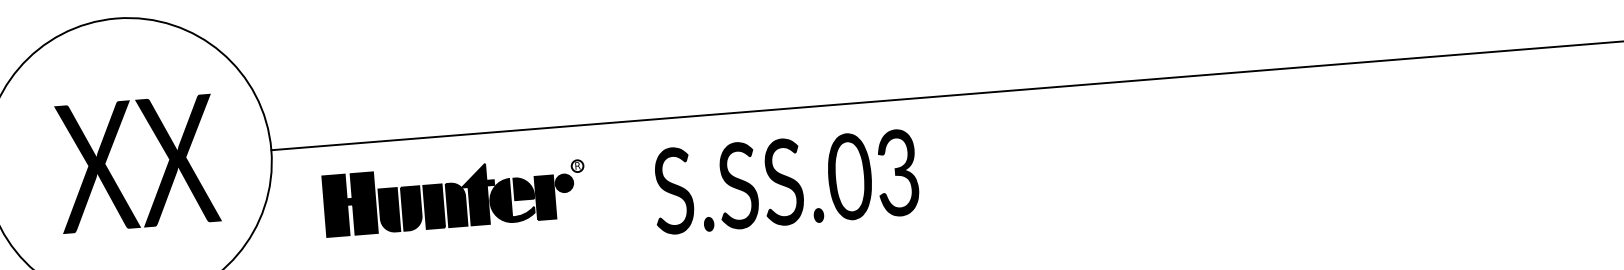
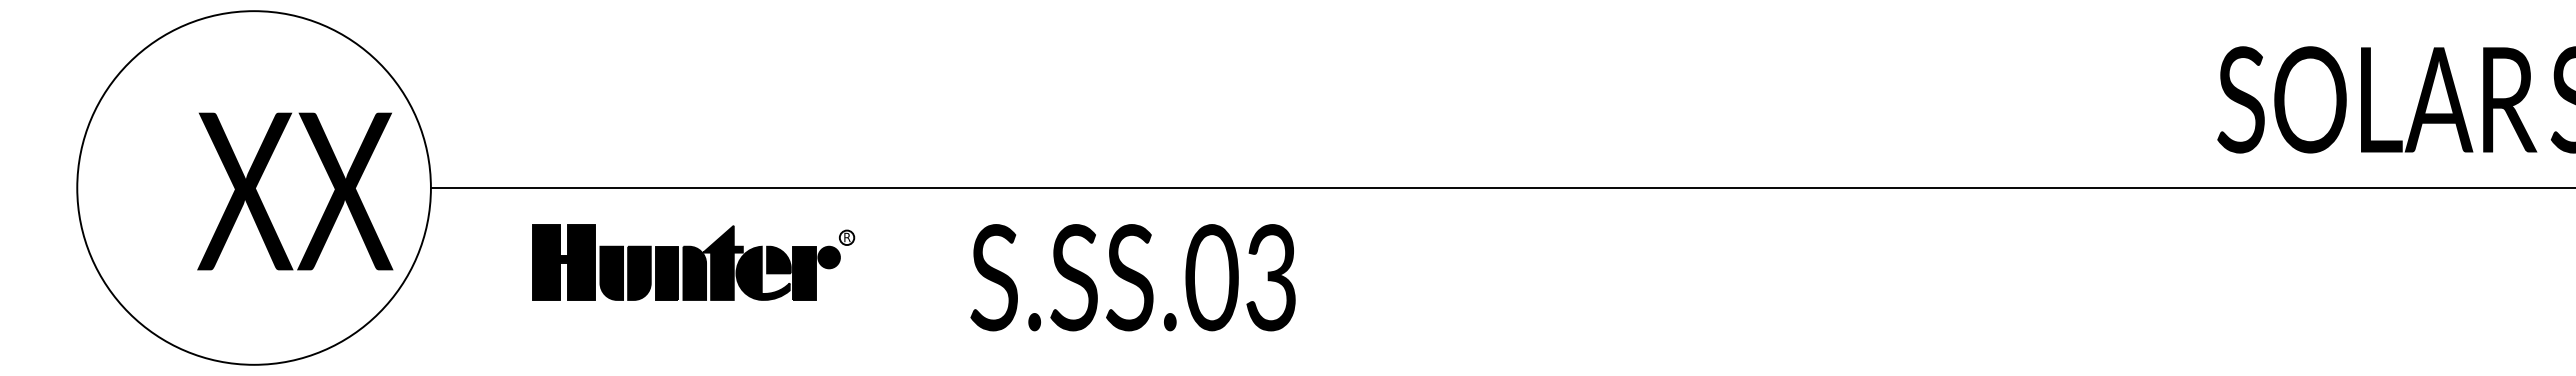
text: (137, 163) -> (295, 191), moved
text: (785, 181) -> (1132, 277), moved
part: (454, 196) -> (693, 262), moved

